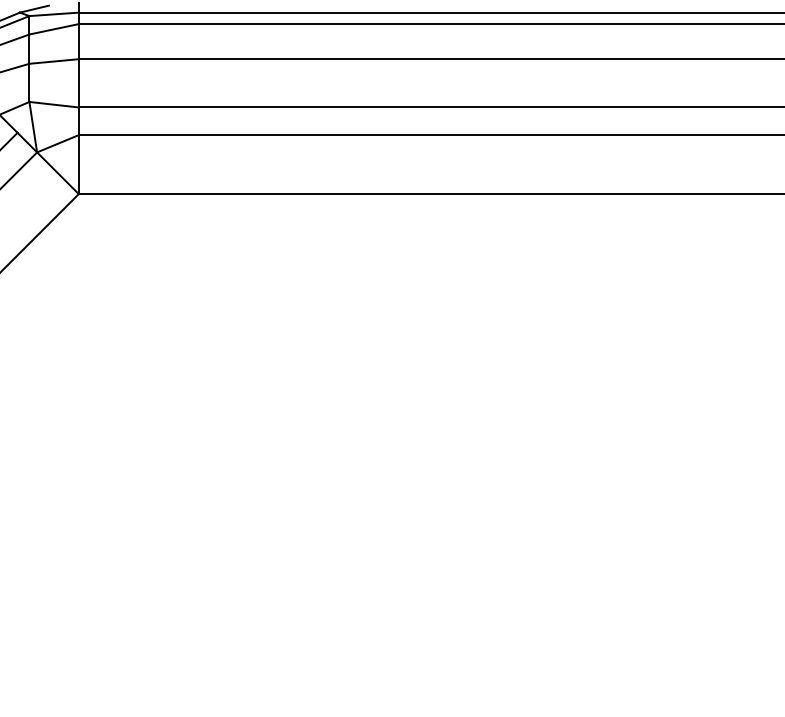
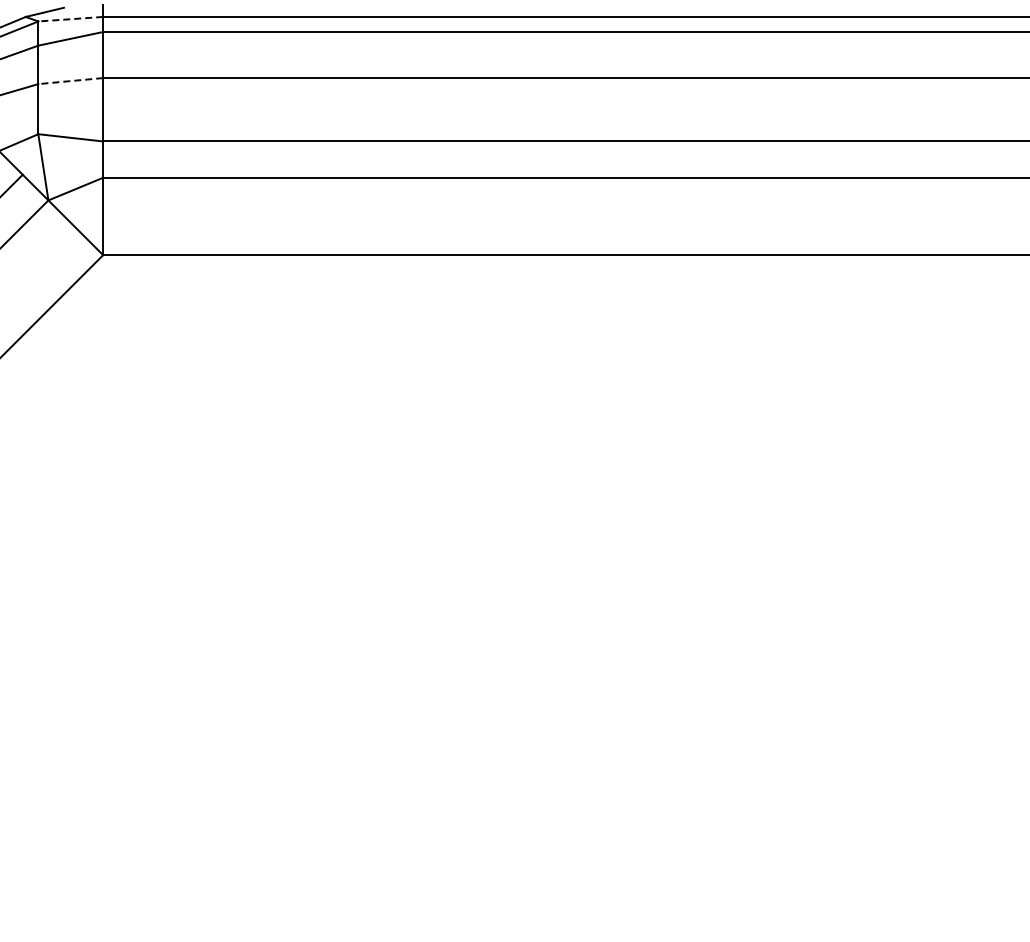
line: (53, 14) -> (70, 19), solid -> dashed
line: (53, 61) -> (70, 81), solid -> dashed

